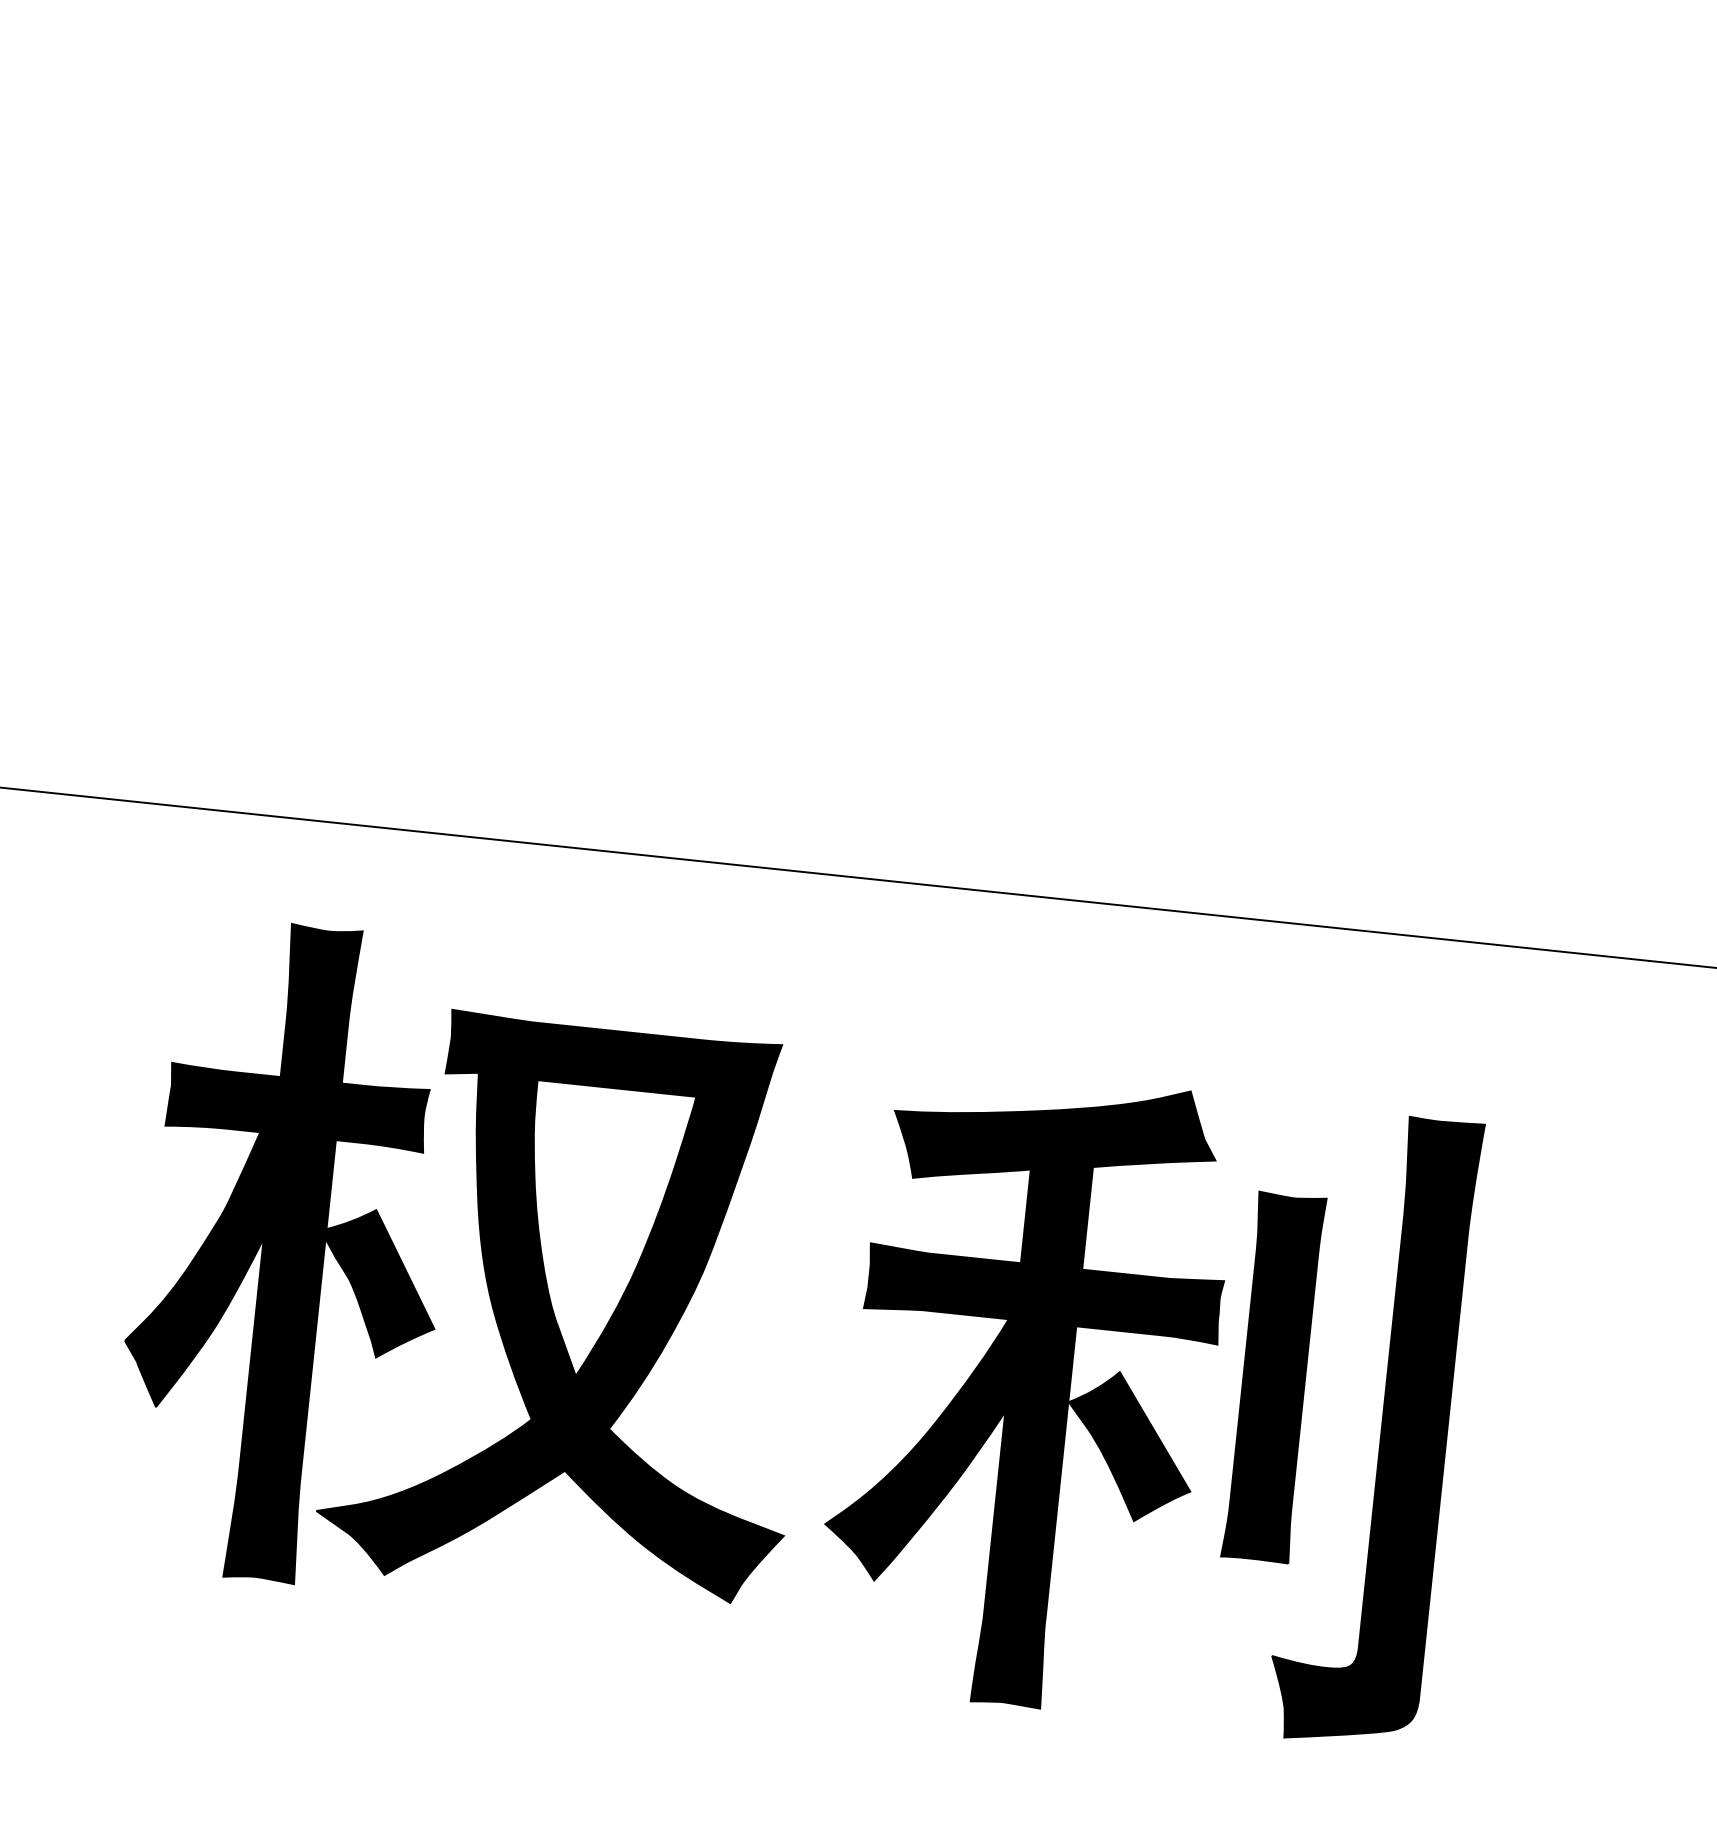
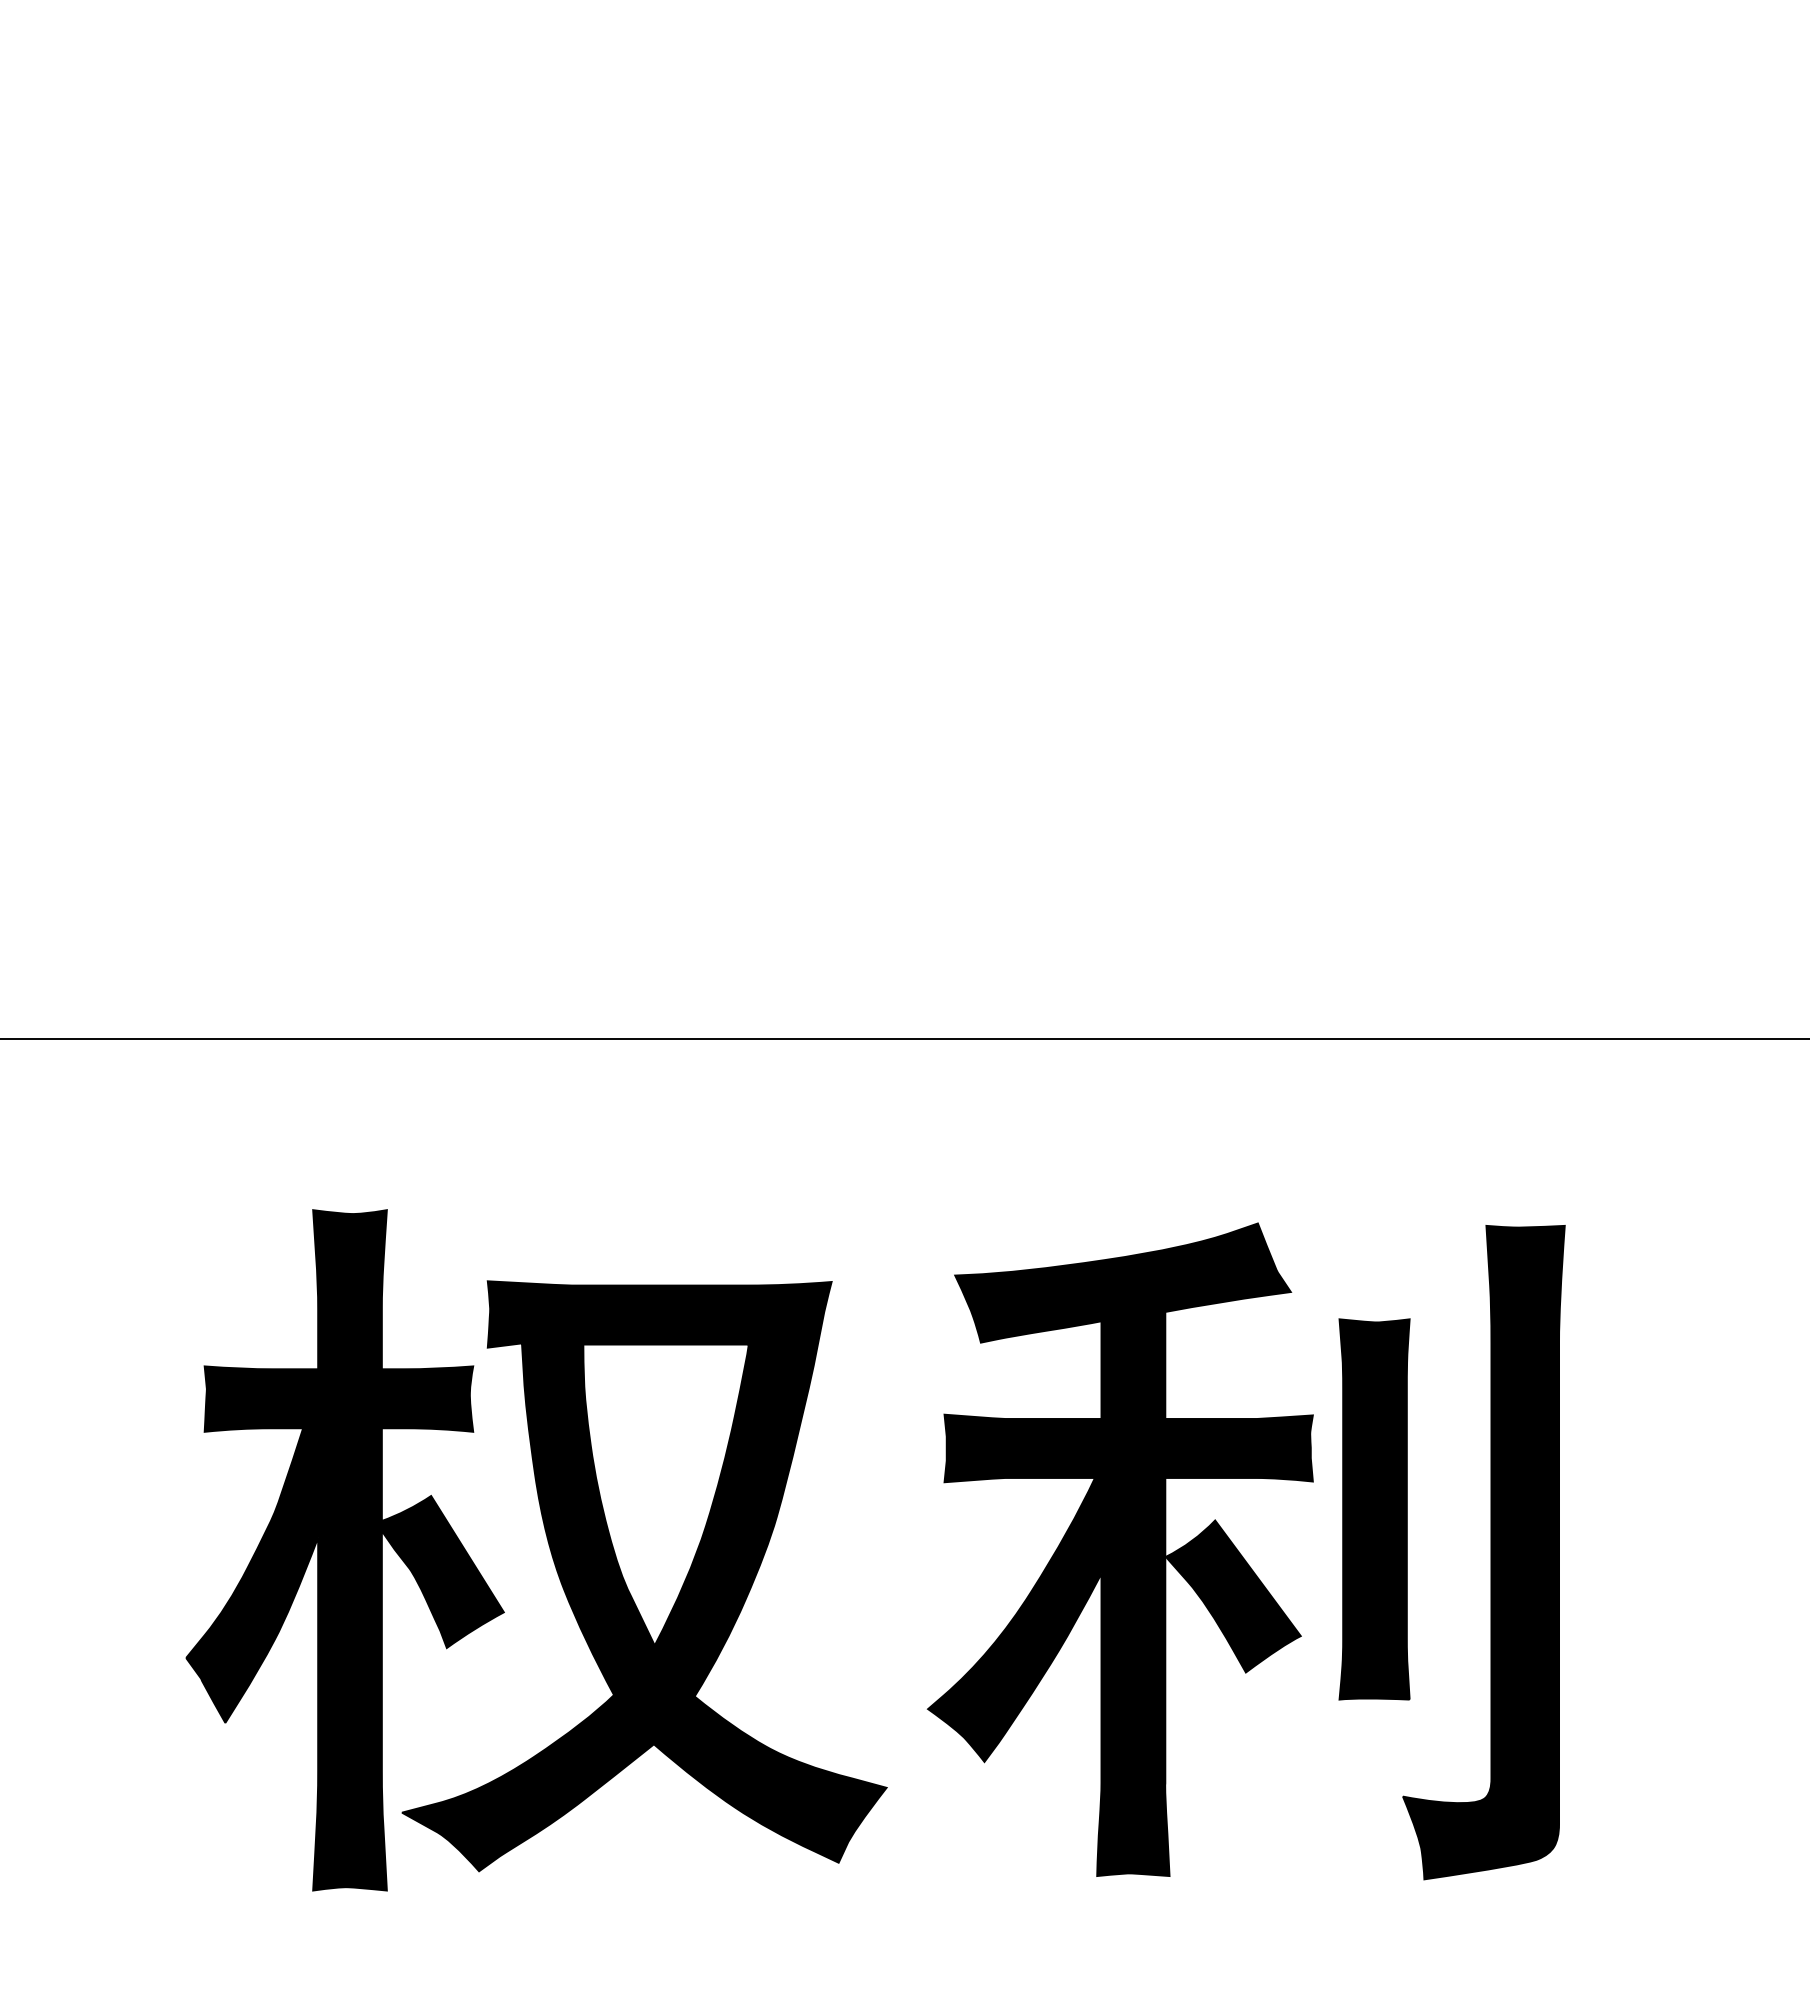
part: (483, 1269) -> (548, 1545), moved

